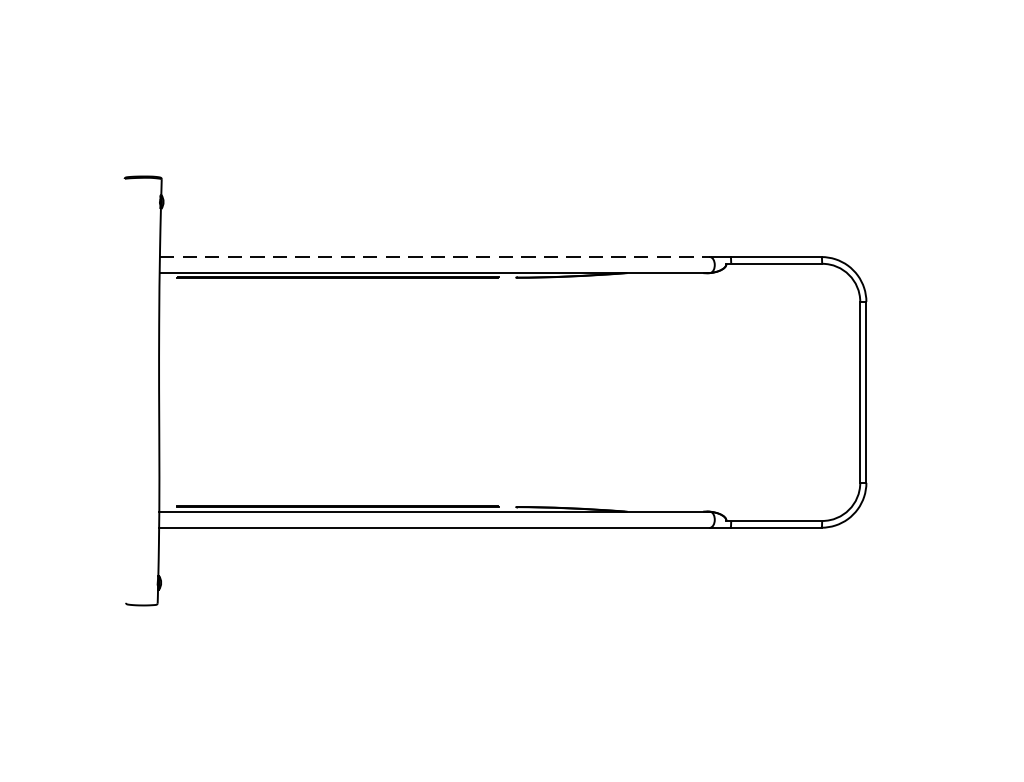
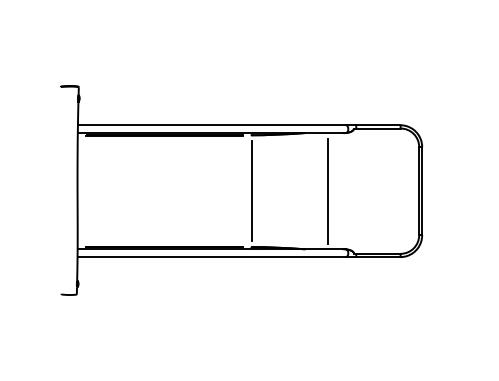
line: (434, 257) -> (211, 125), dashed -> solid
line: (672, 391) -> (327, 190), added
line: (516, 393) -> (251, 191), added

